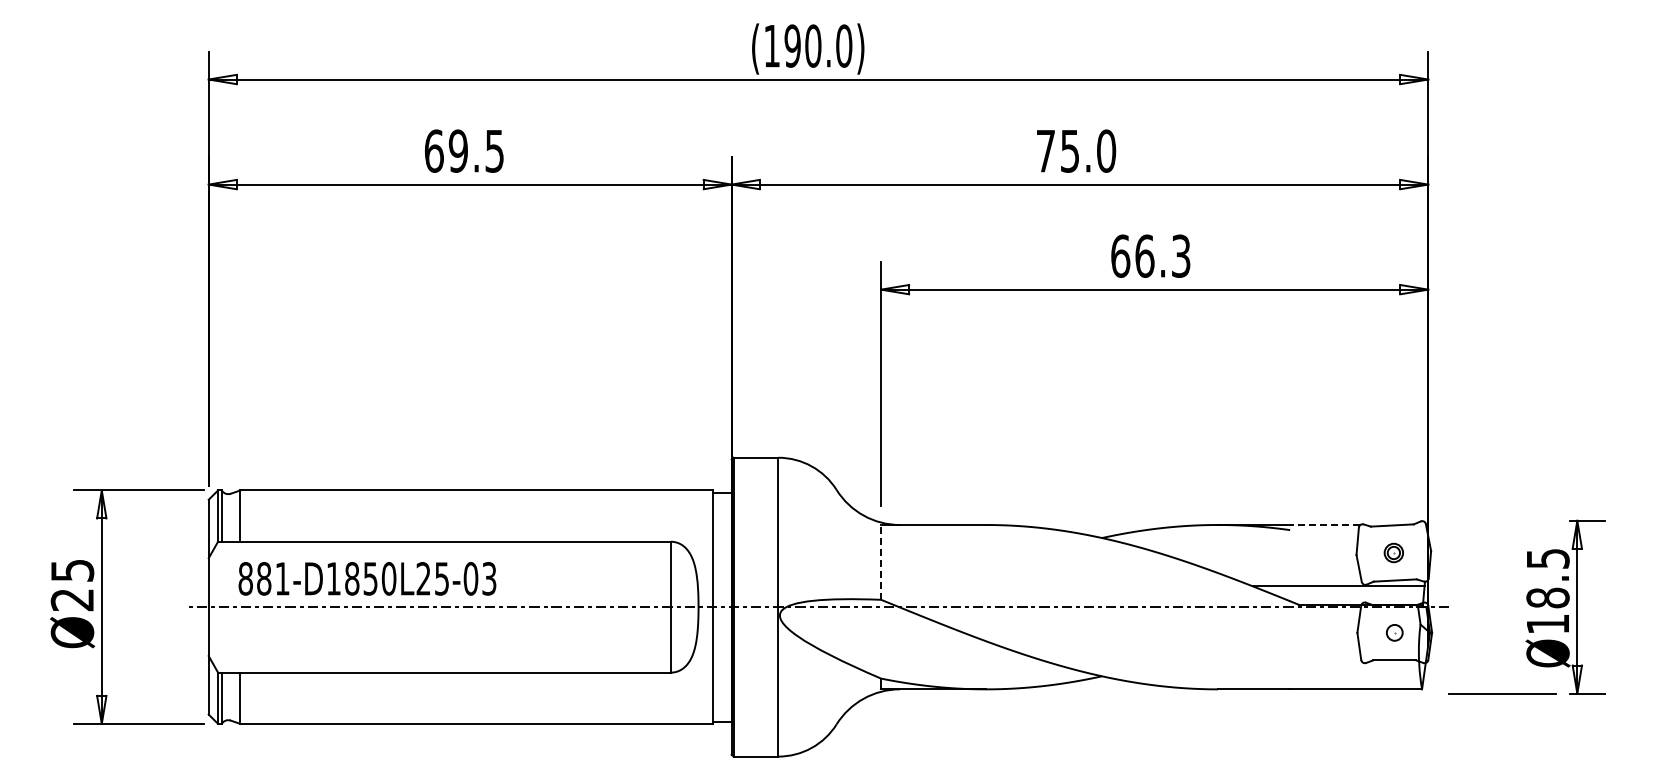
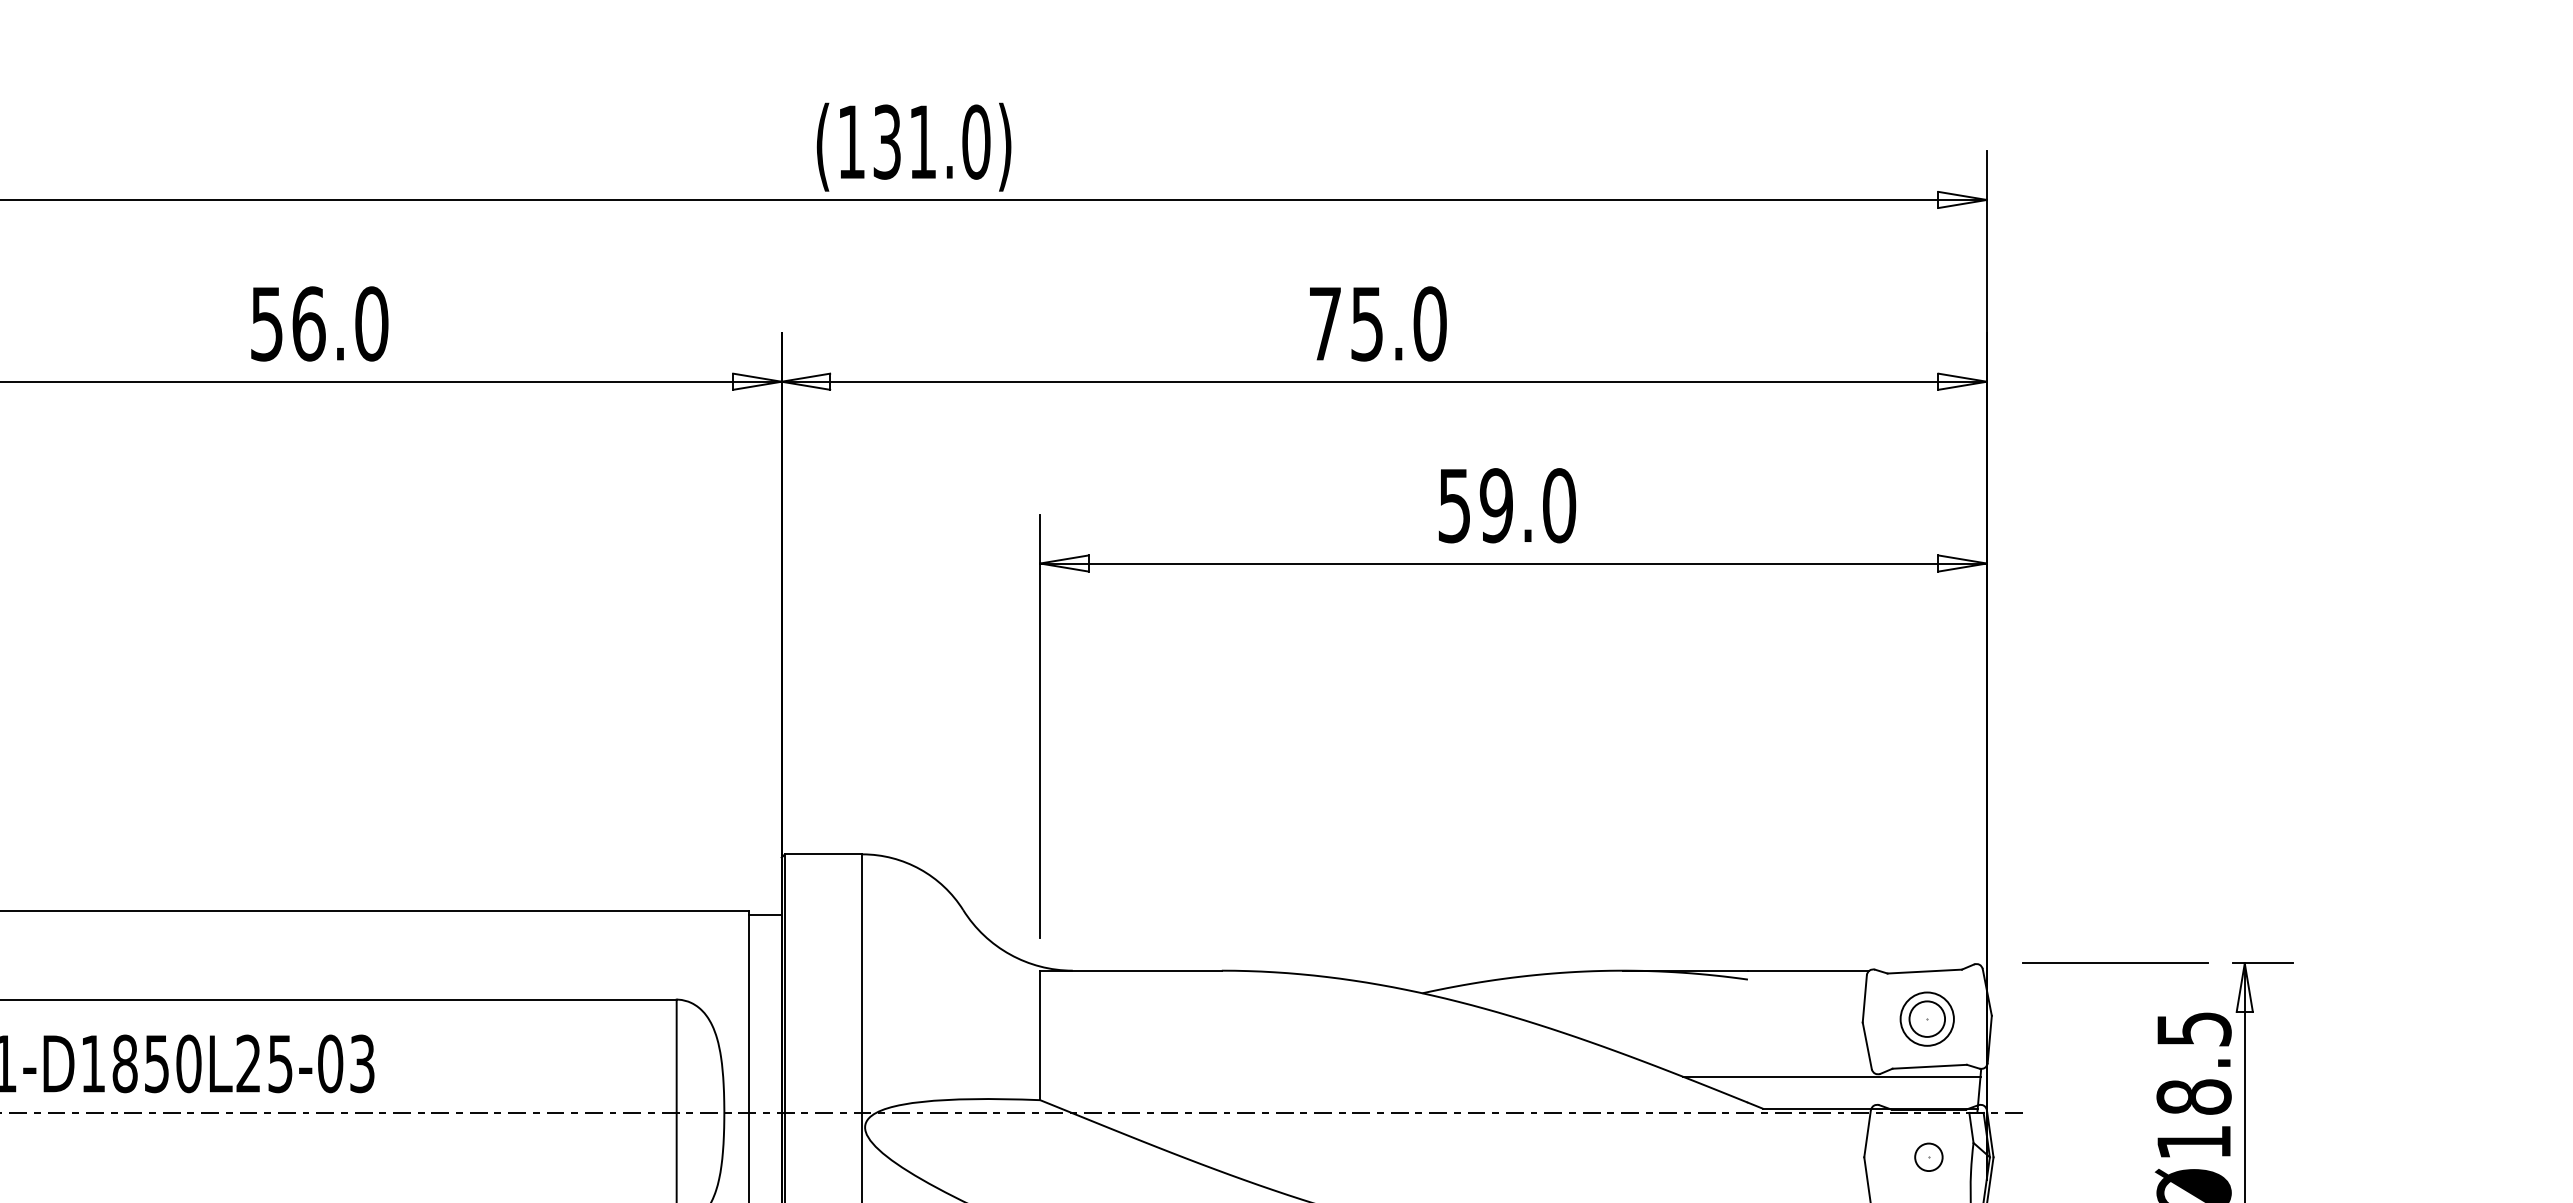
text: (802, 45) -> (904, 141), (190.0) -> (131.0)
text: (464, 150) -> (319, 322), 69.5 -> 56.0
text: (1150, 255) -> (1506, 504), 66.3 -> 59.0
line: (1502, 520) -> (2115, 962), added
line: (1324, 524) -> (1807, 969), dashed -> solid
part: (1393, 552) -> (1926, 1018), size x1.67
line: (881, 561) -> (1040, 1033), dashed -> solid

